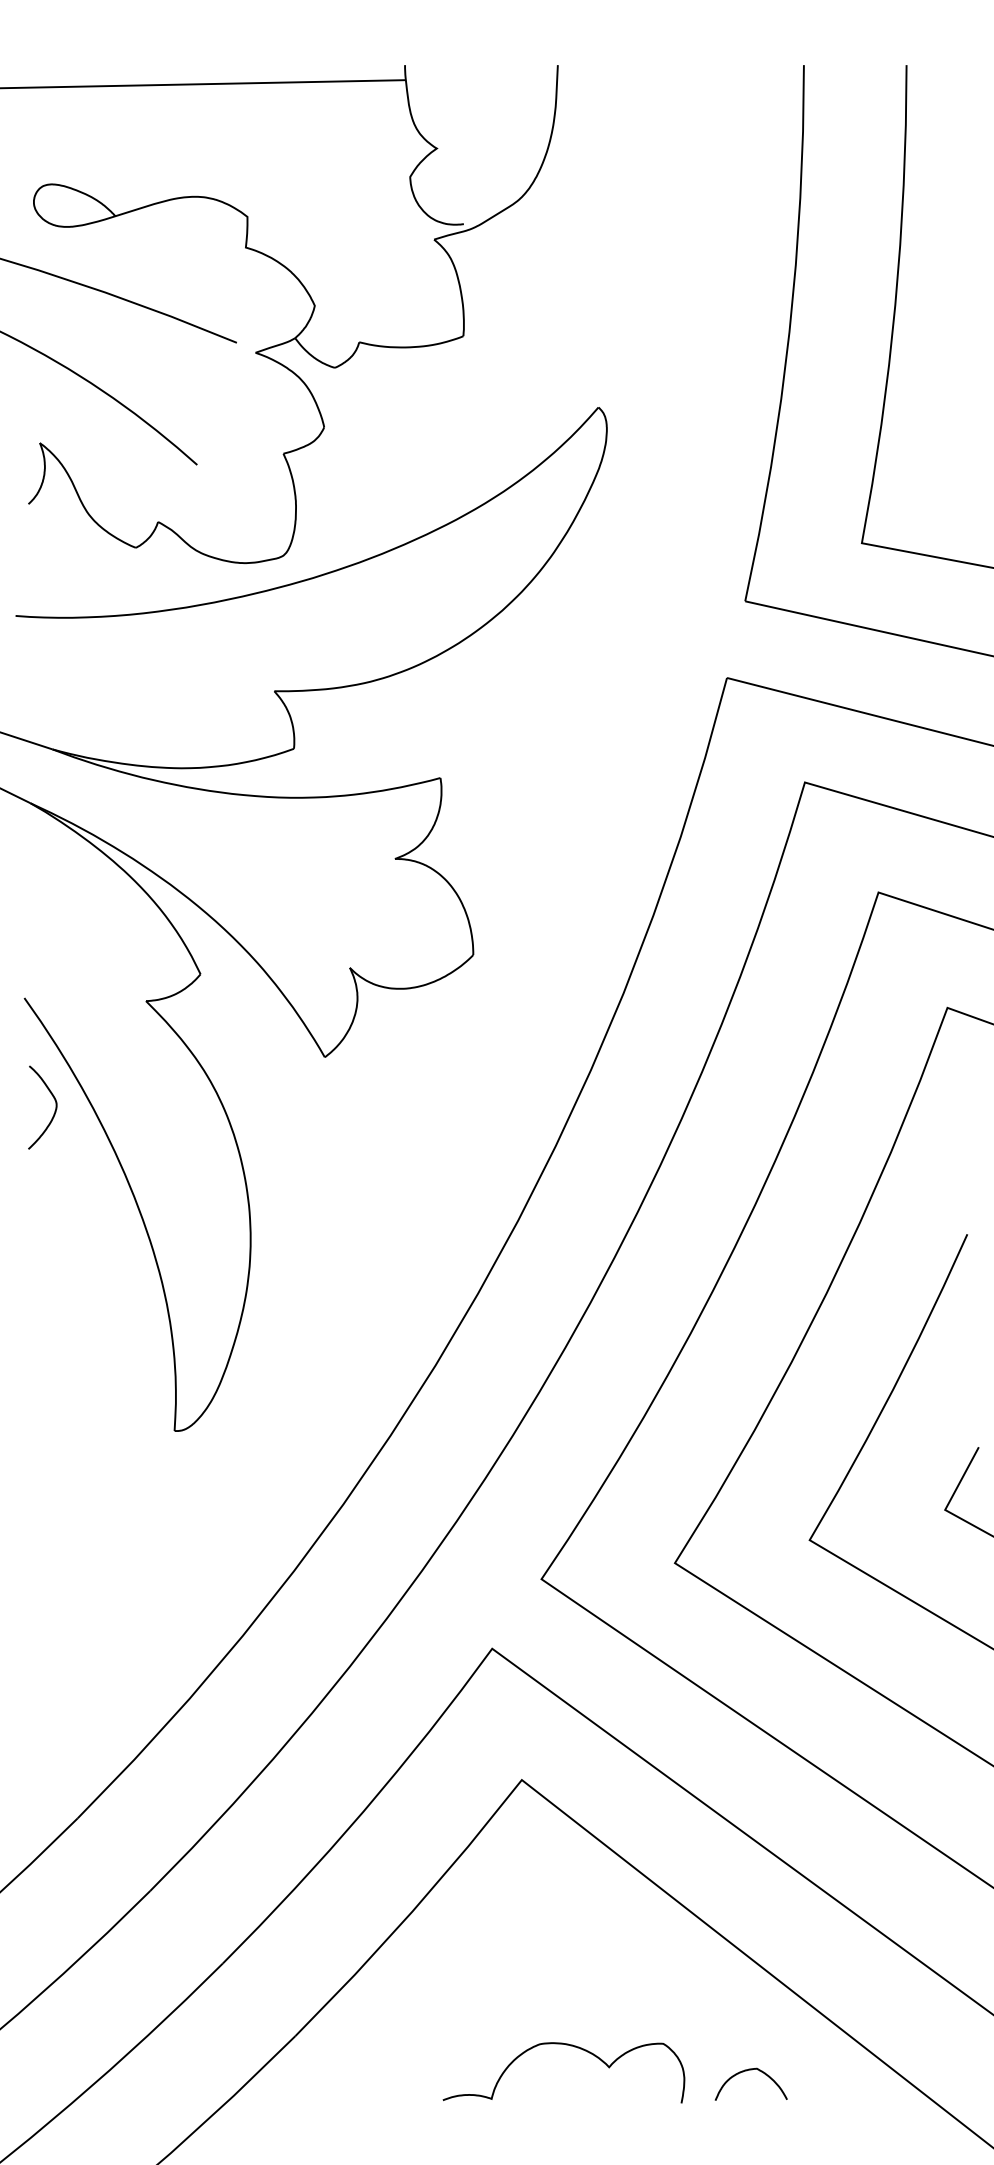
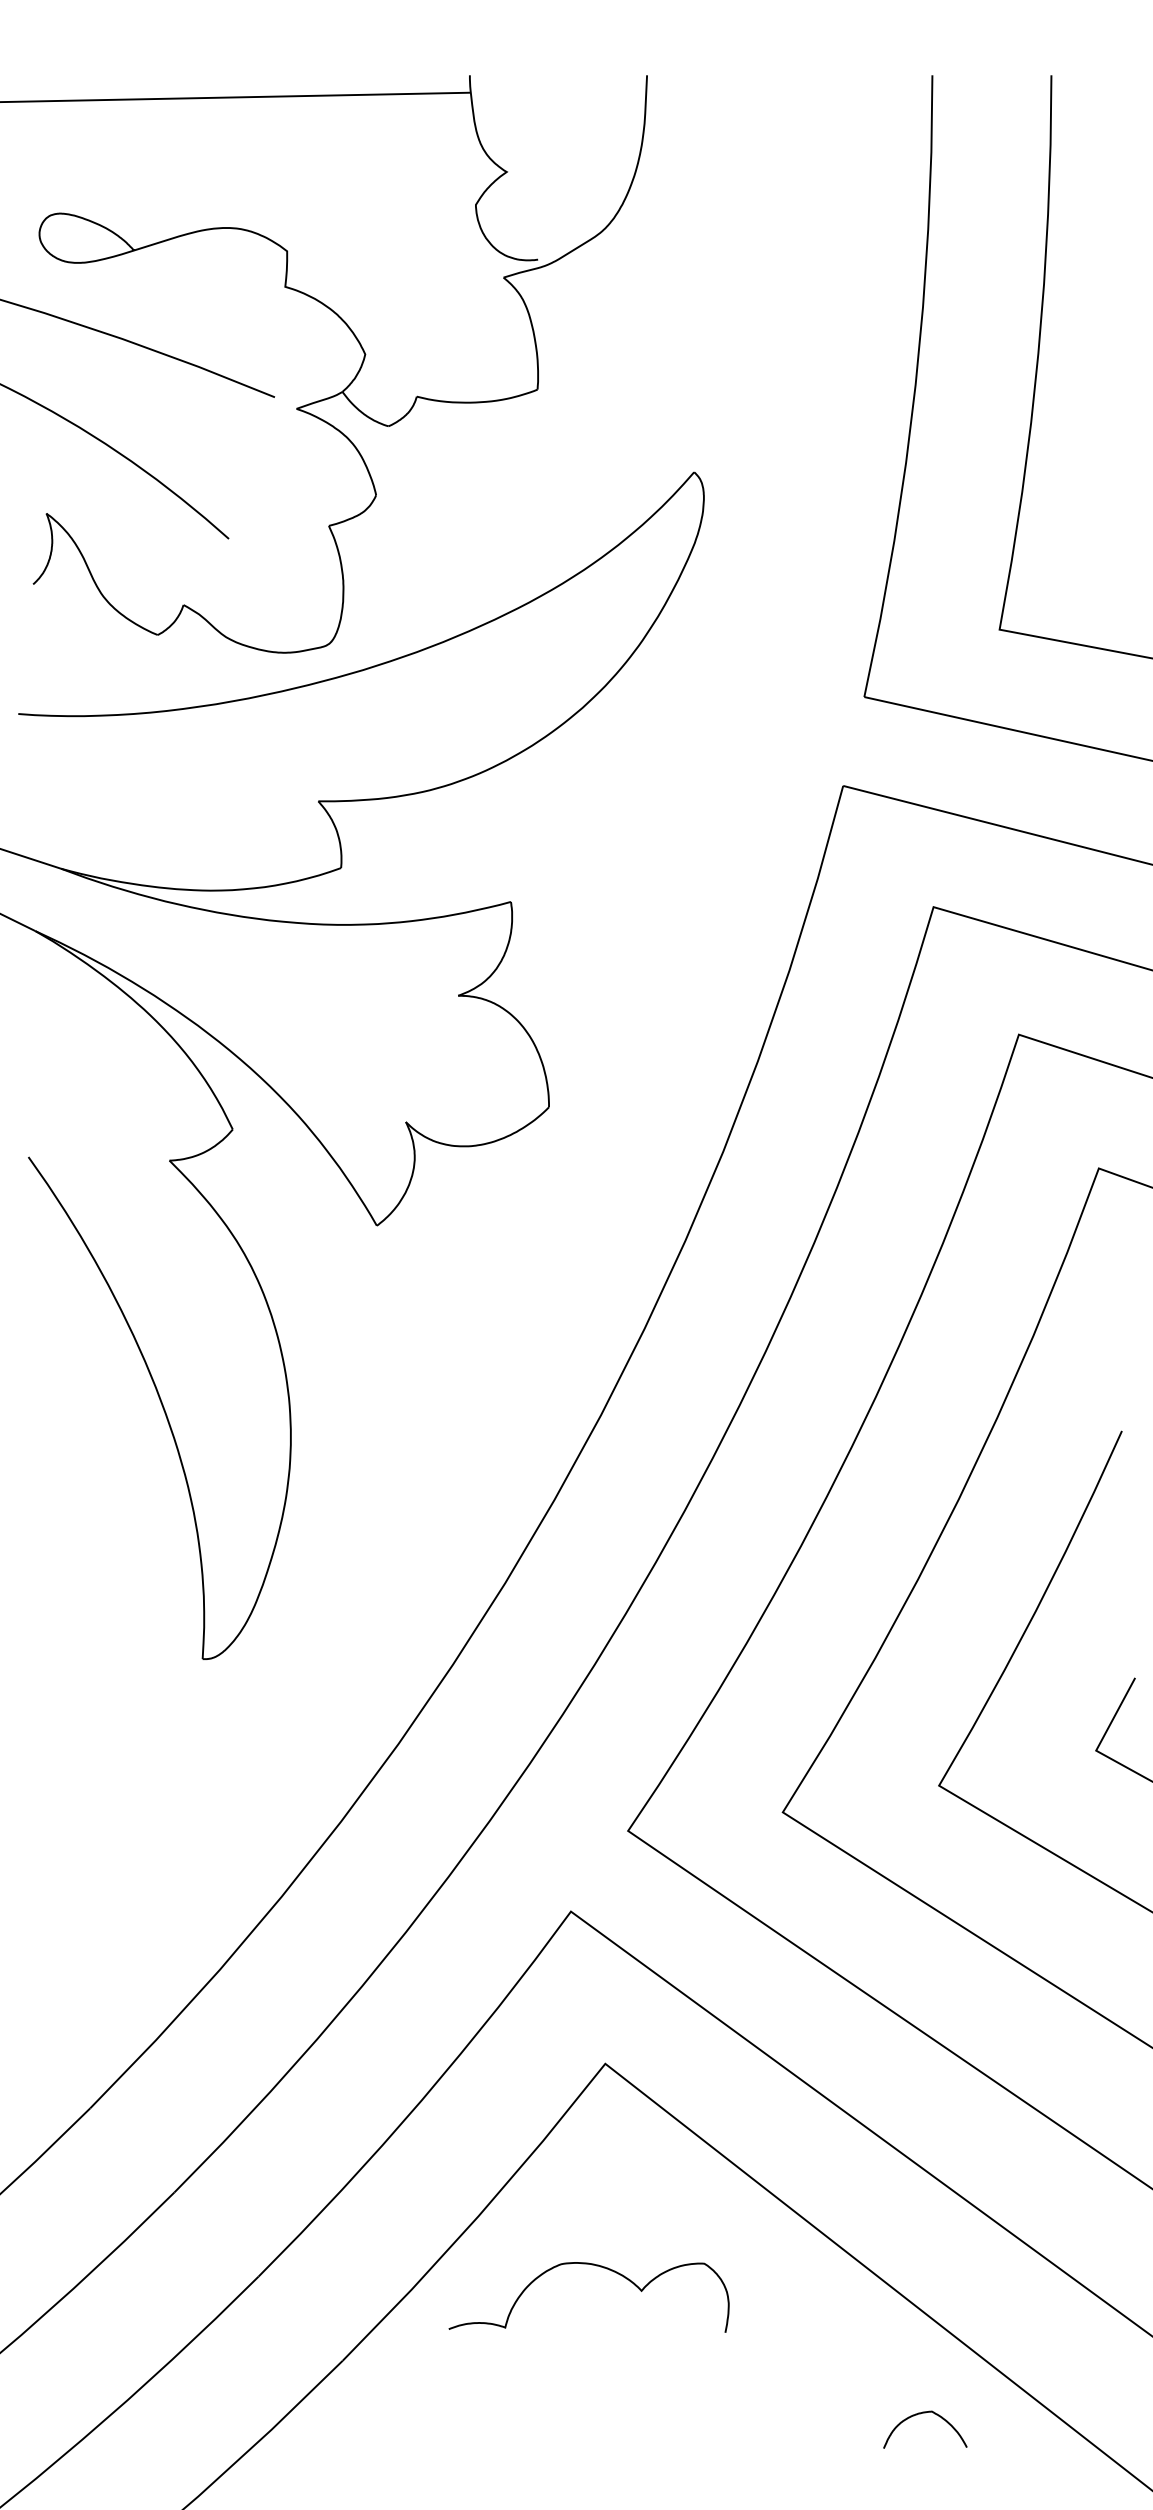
curve: (54, 1111) -> (63, 1288), removed
curve: (570, 2046) -> (596, 2266), moved
curve: (747, 2071) -> (920, 2414), moved

